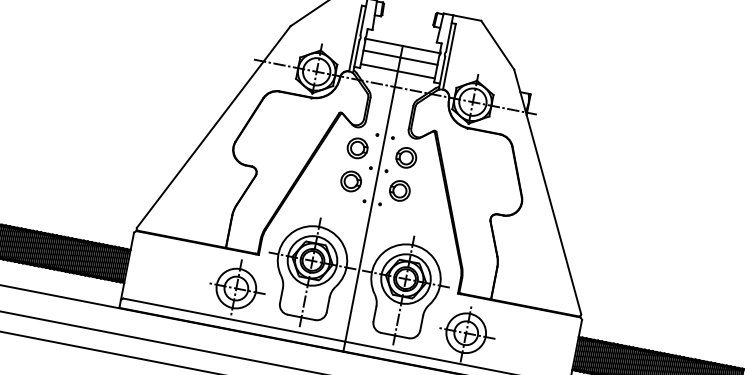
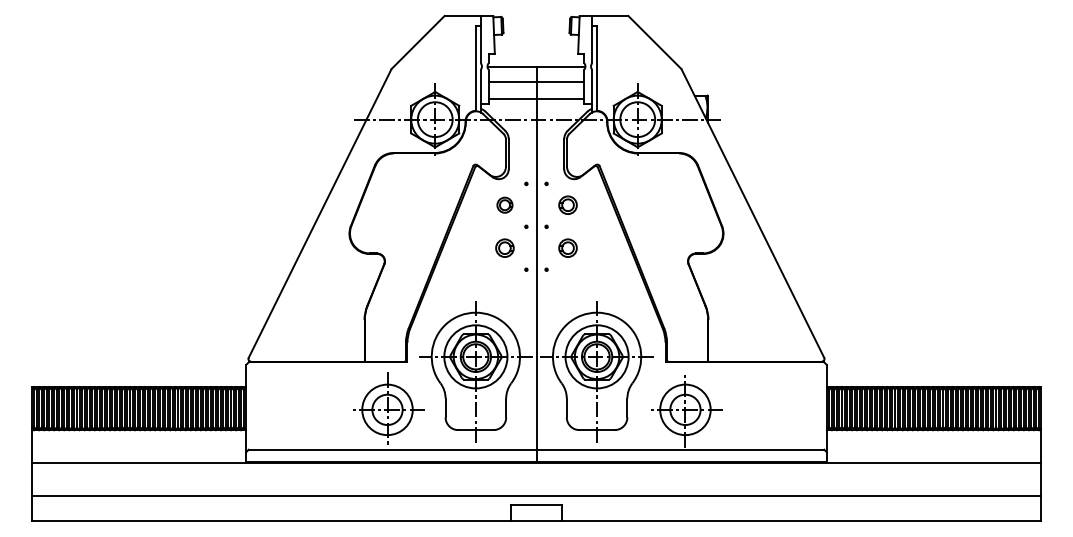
part: (357, 147) -> (504, 204), size x0.6
part: (406, 157) -> (567, 204), size x0.7
part: (350, 180) -> (504, 247), size x0.7
part: (399, 190) -> (567, 247), size x0.7

